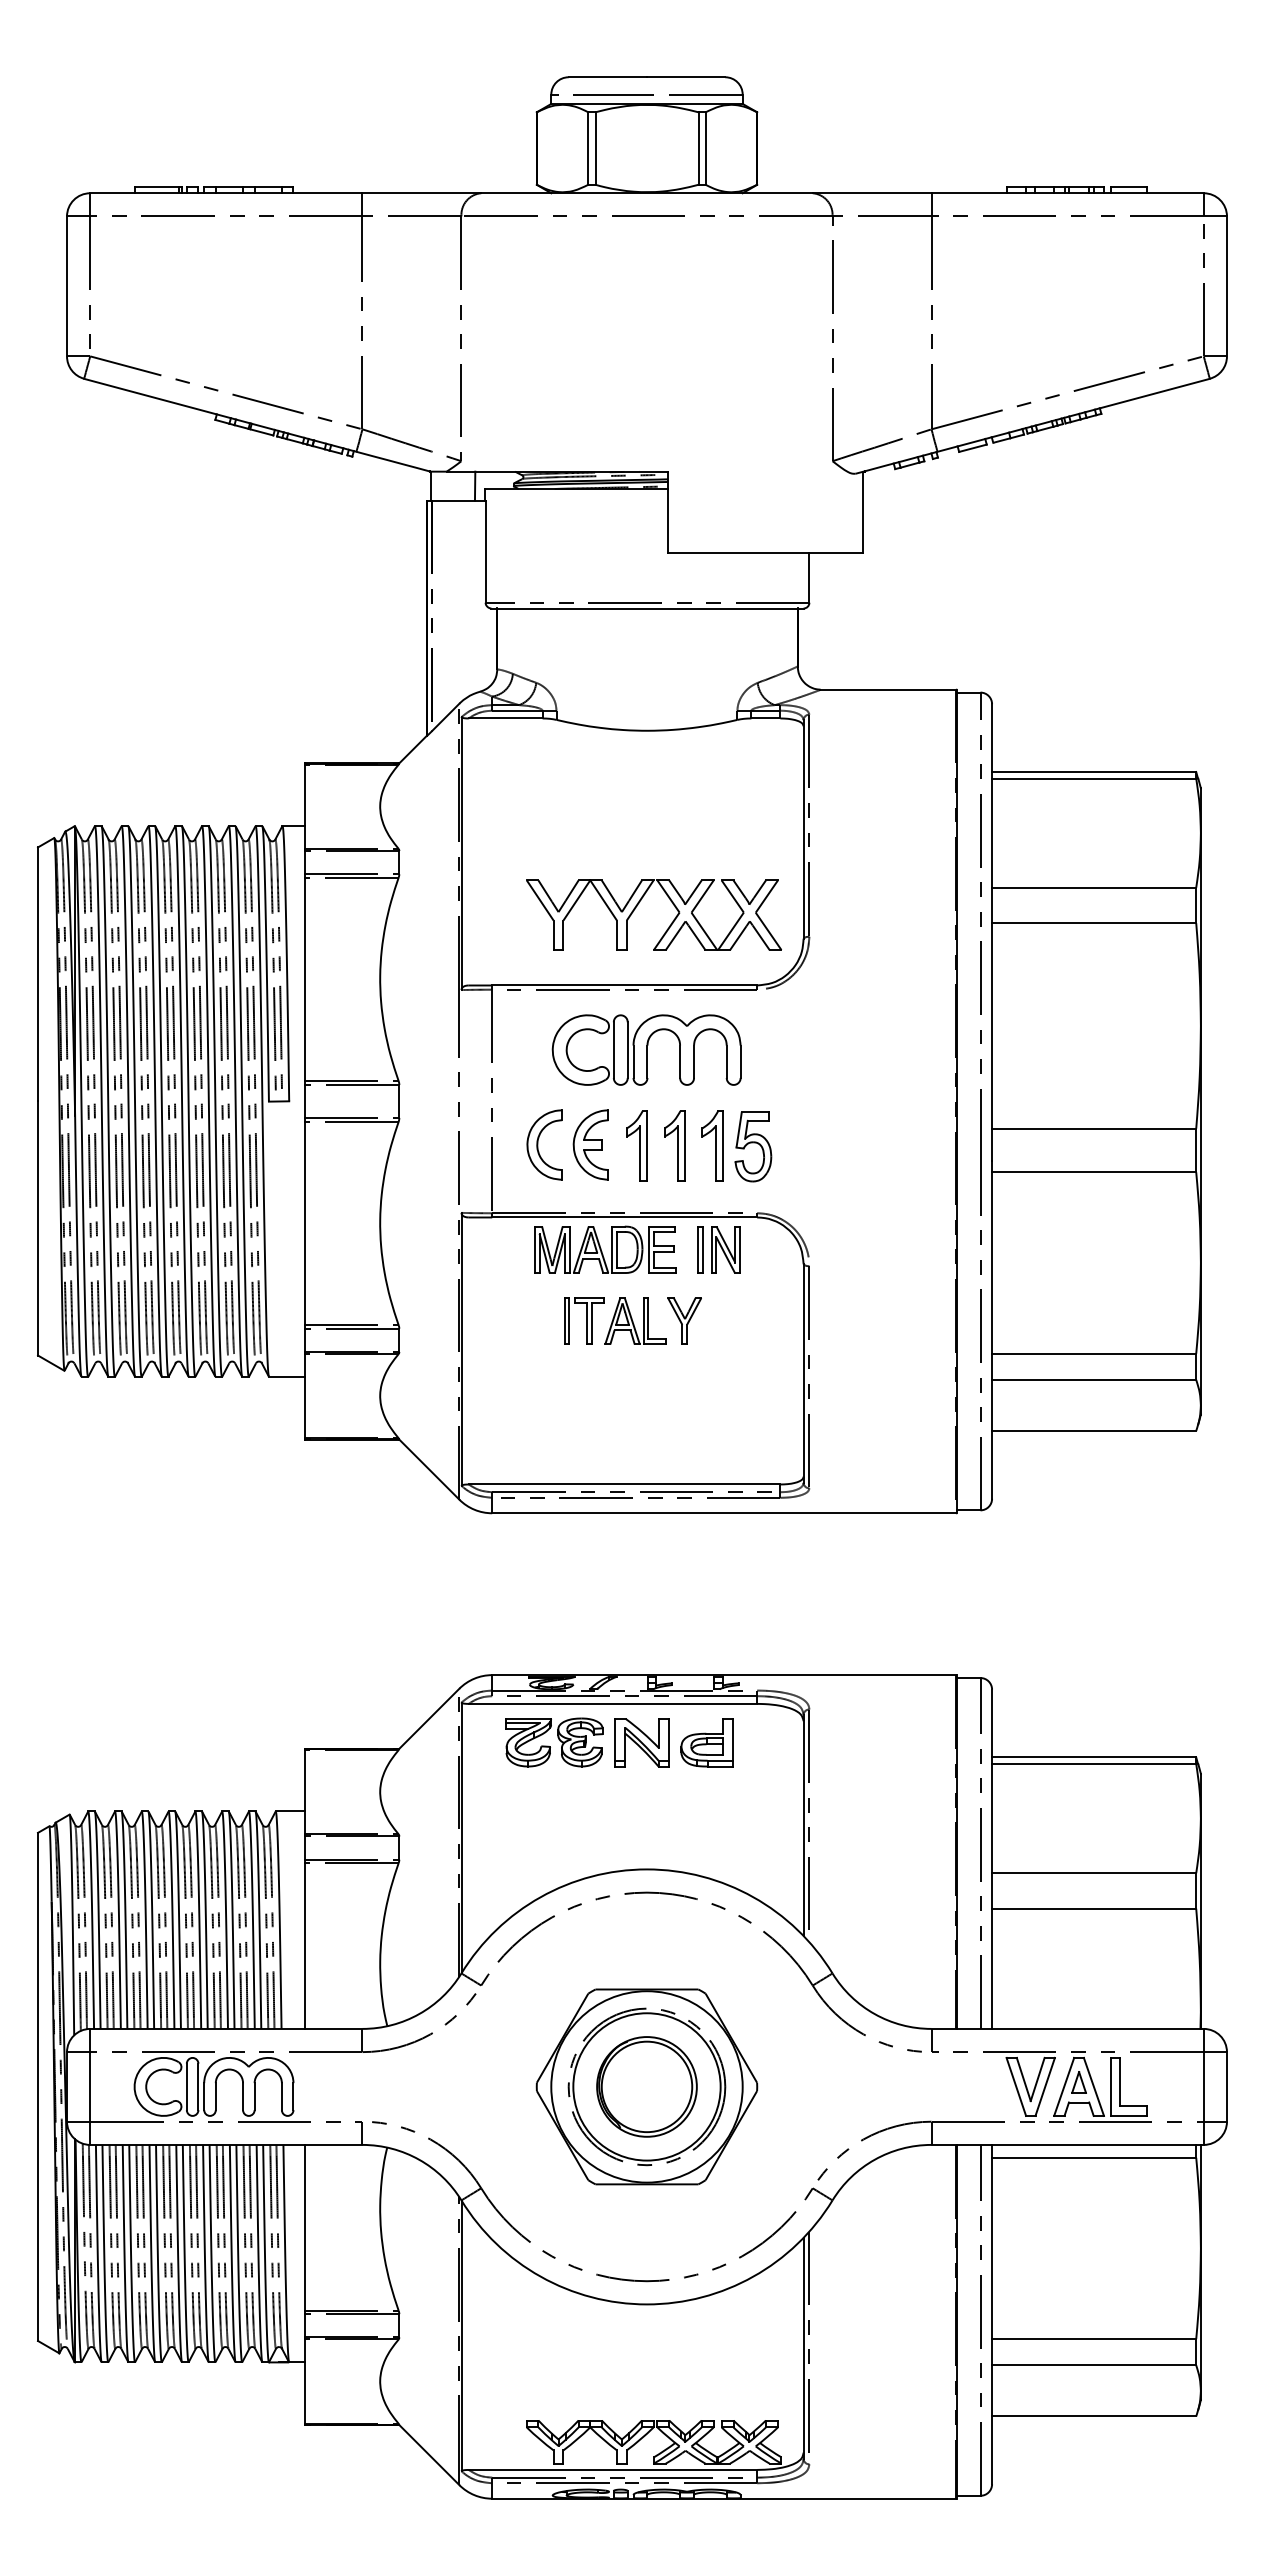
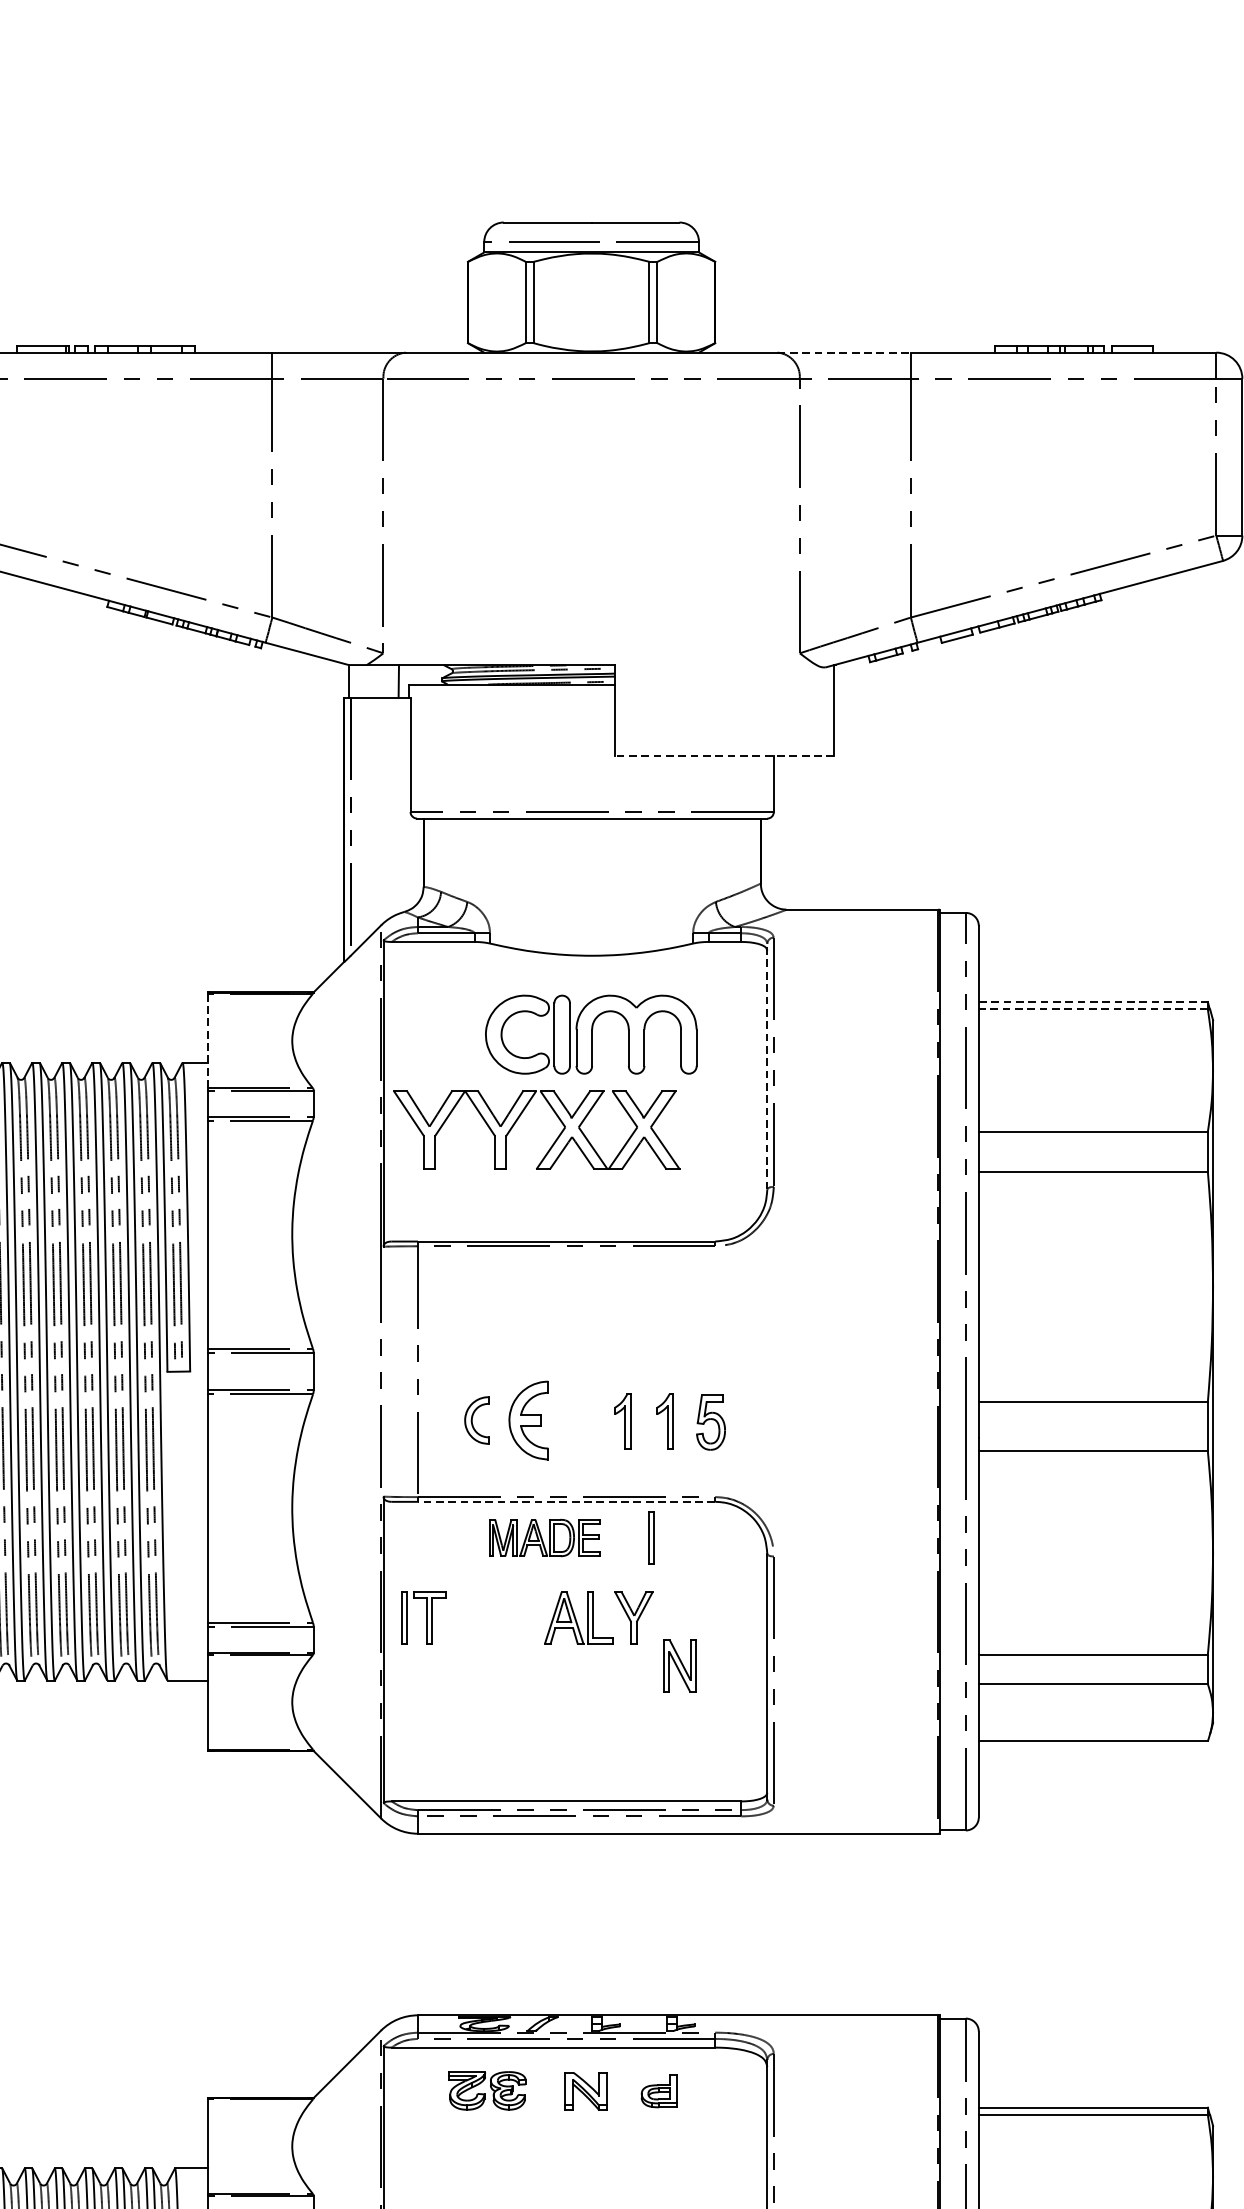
line: (872, 193) -> (844, 352), solid -> dashed
line: (765, 552) -> (724, 755), solid -> dashed
line: (1094, 772) -> (1093, 1002), solid -> dashed
line: (1093, 778) -> (1092, 1009), solid -> dashed
line: (304, 807) -> (207, 1041), solid -> dashed
line: (803, 829) -> (767, 1066), solid -> dashed
part: (639, 903) -> (520, 1117), moved
part: (646, 1049) -> (591, 1033), moved
part: (544, 1144) -> (476, 1419), size x0.6
part: (636, 1145) -> (579, 1421), removed
part: (674, 1145) -> (622, 1421), size x0.7
part: (712, 1145) -> (665, 1421), size x0.7
part: (753, 1146) -> (711, 1422), size x0.7
line: (624, 1217) -> (566, 1501), solid -> dashed
part: (605, 1249) -> (545, 1537), size x0.7
part: (725, 1249) -> (679, 1665), moved
part: (584, 1320) -> (423, 1617), moved
part: (554, 1742) -> (487, 2090), size x0.7
part: (641, 1742) -> (585, 2090), size x0.7
part: (706, 1742) -> (658, 2090), size x0.6

